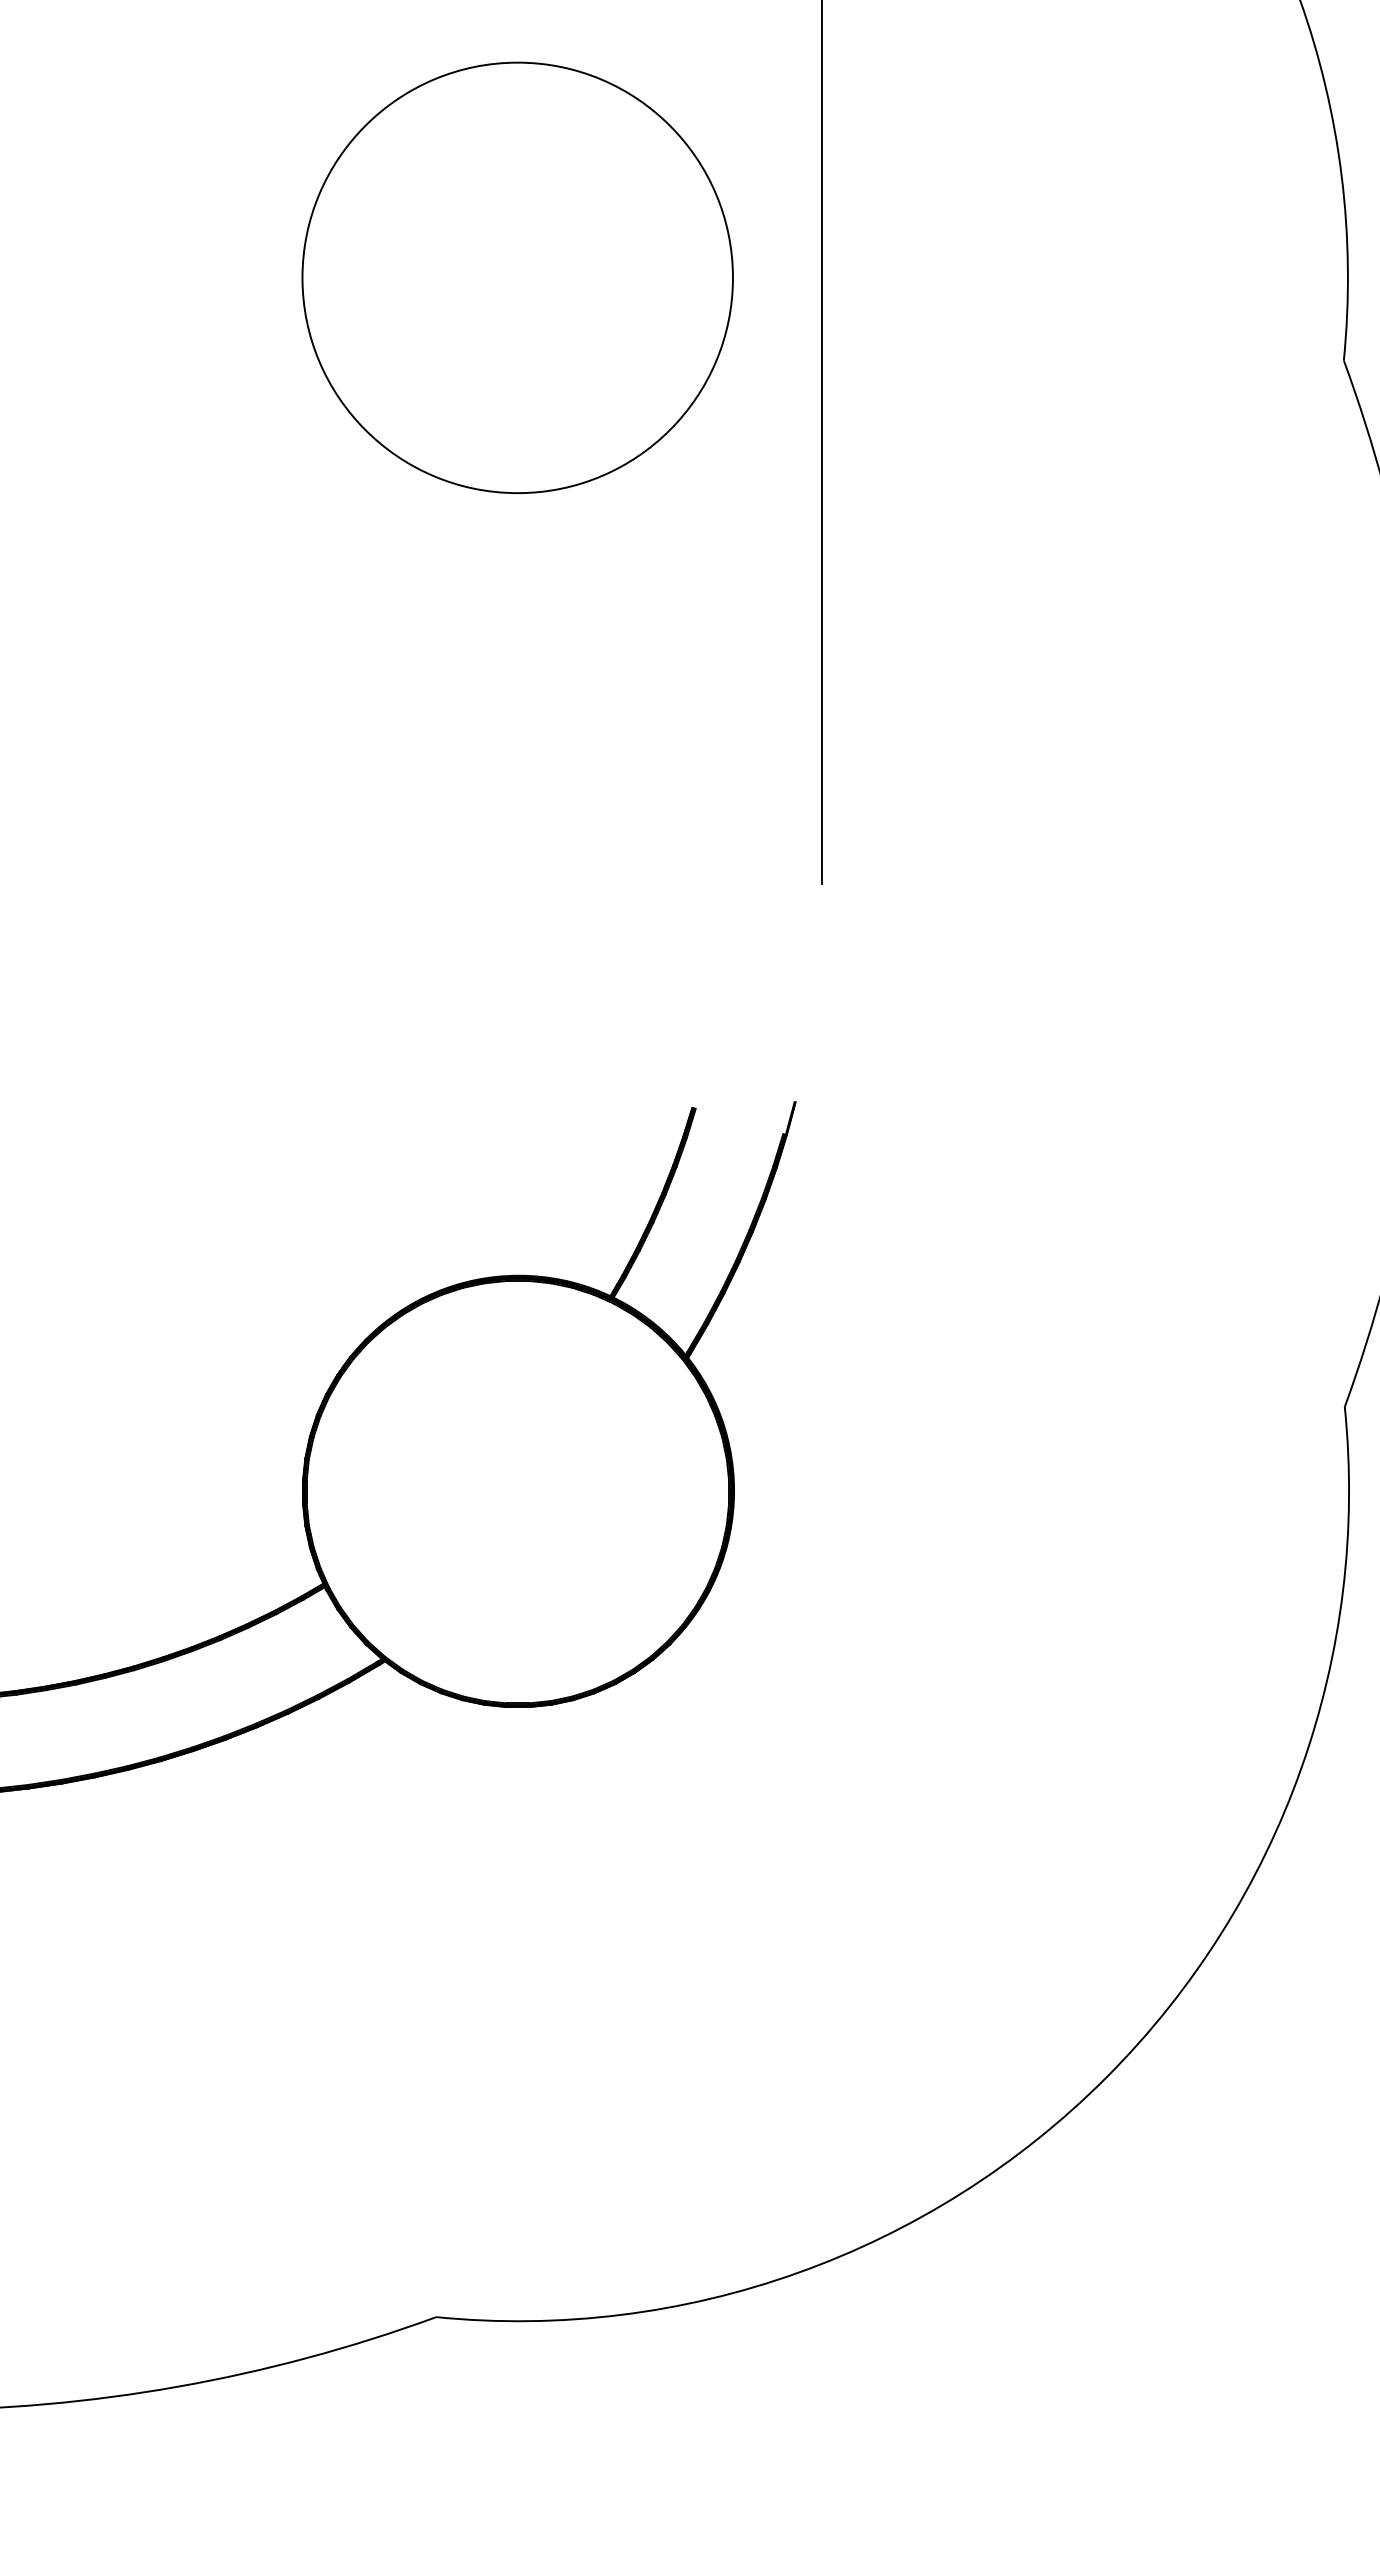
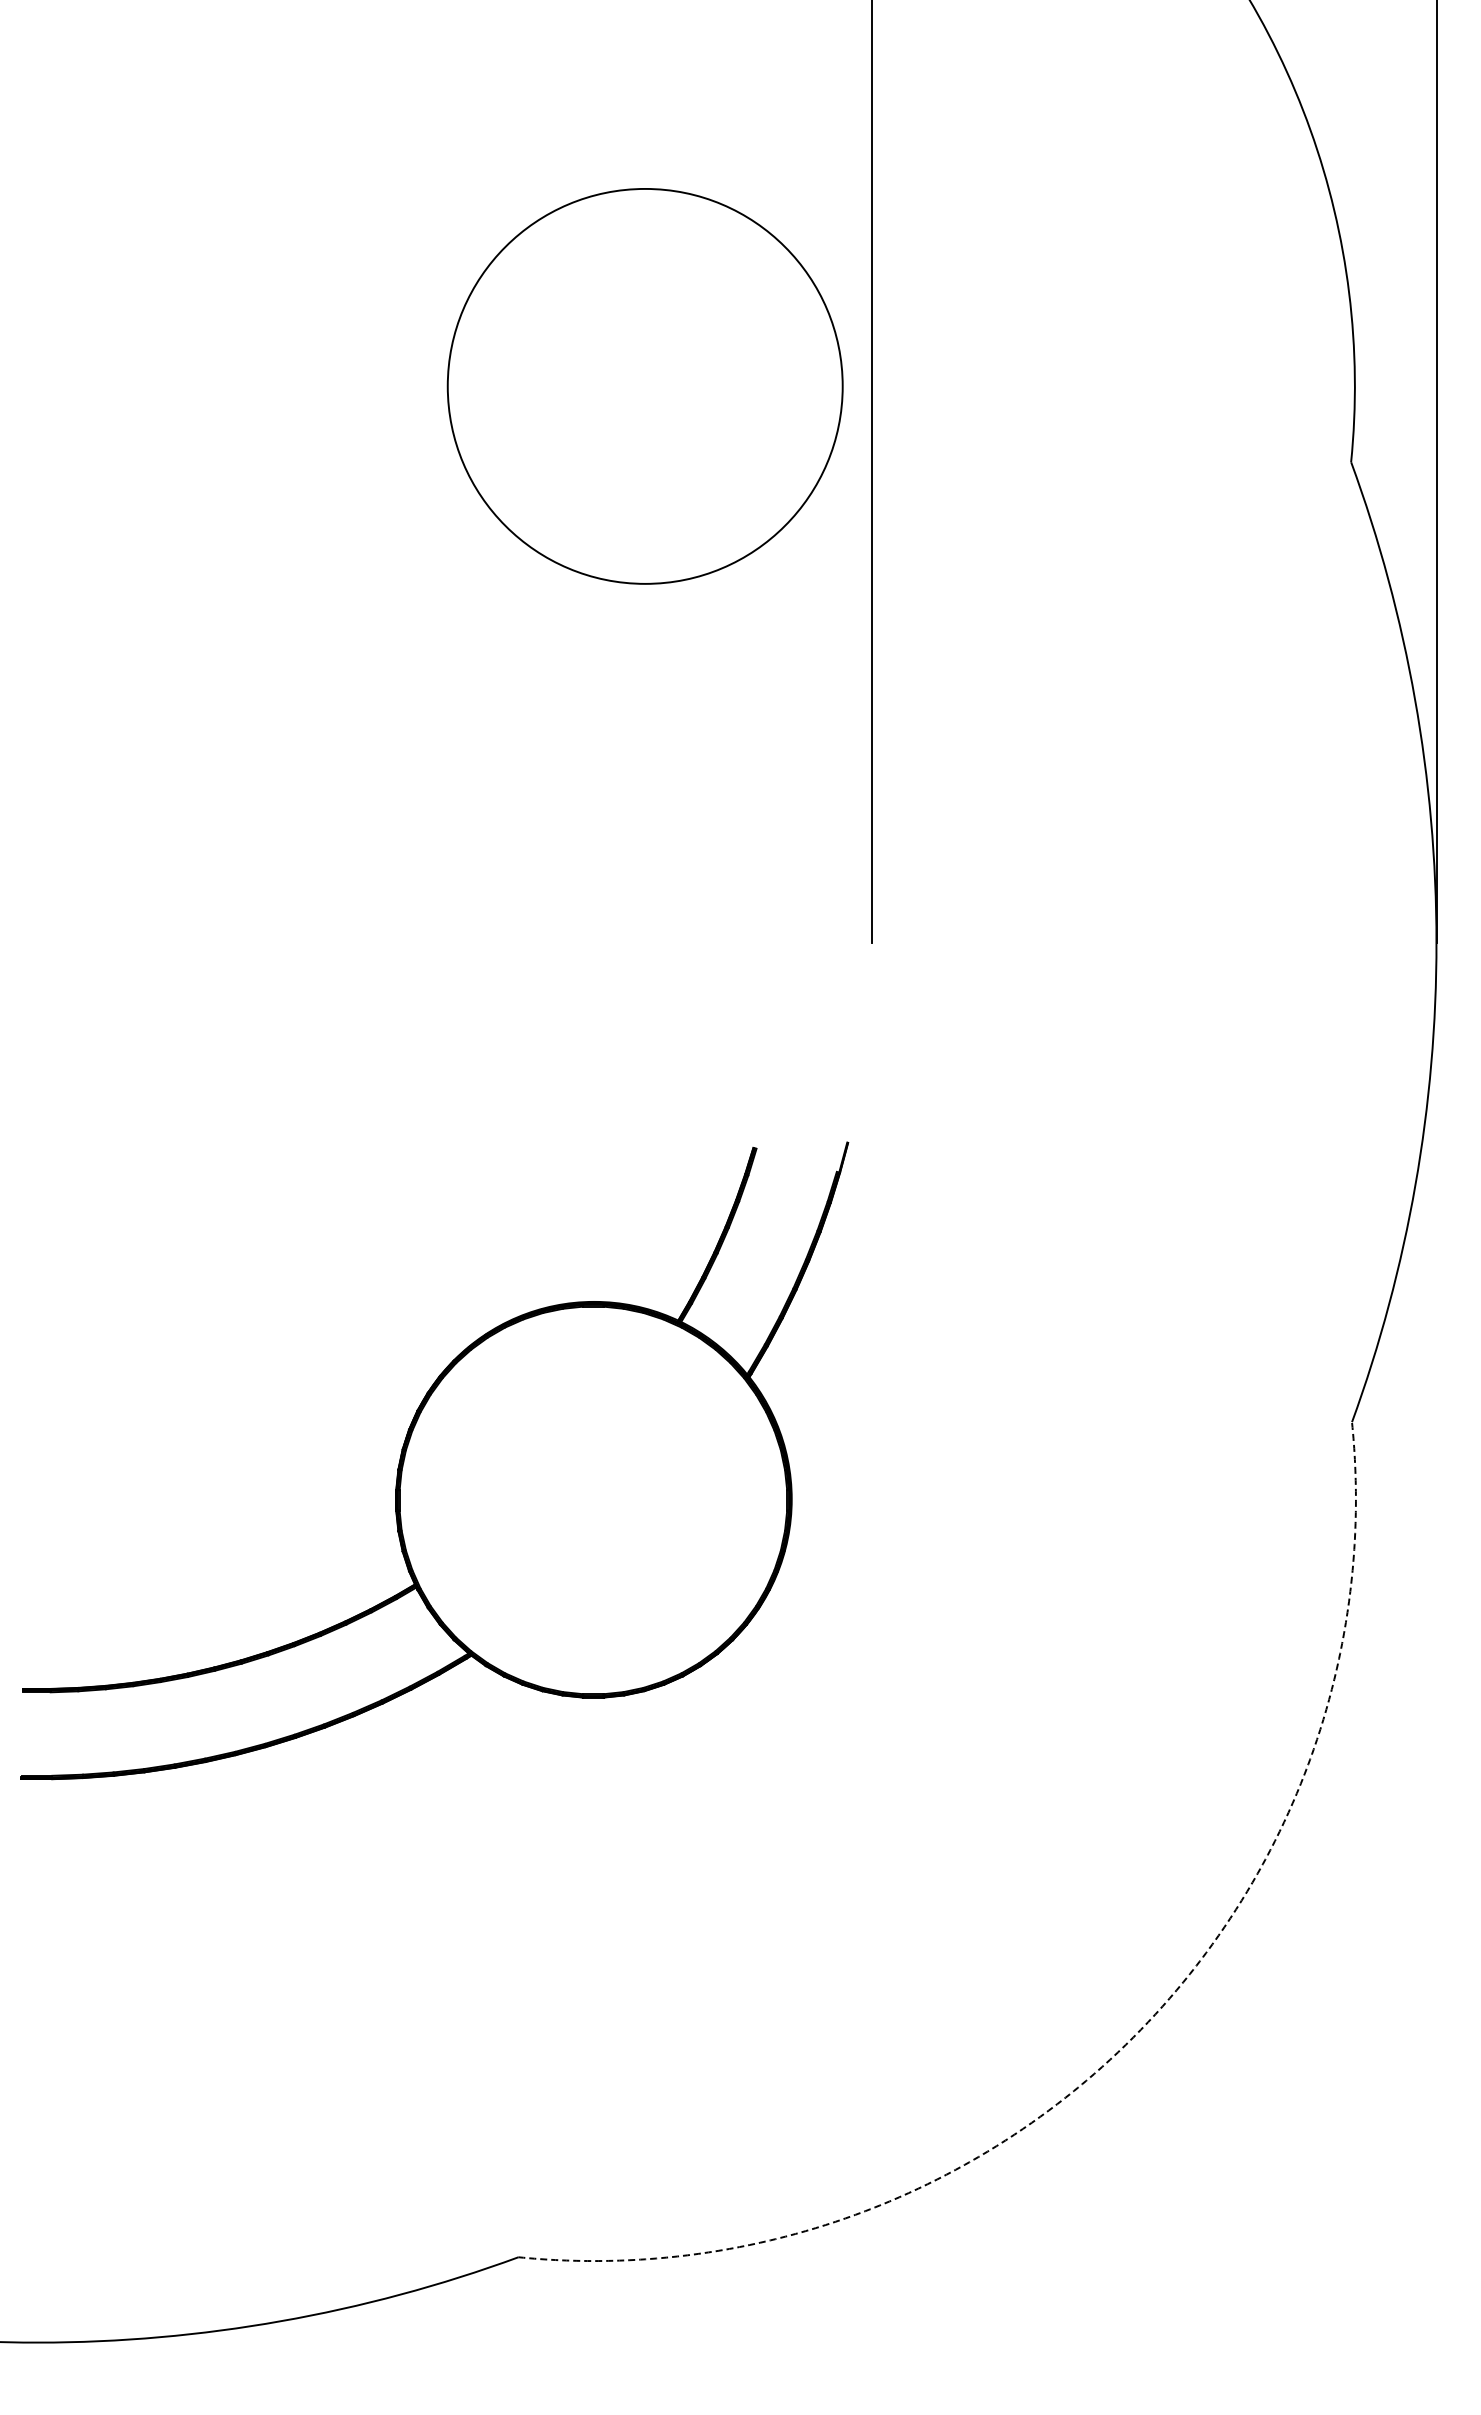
circle: (516, 277) -> (644, 386), moved
arc: (1106, 2077) -> (1133, 2037), solid -> dashed

